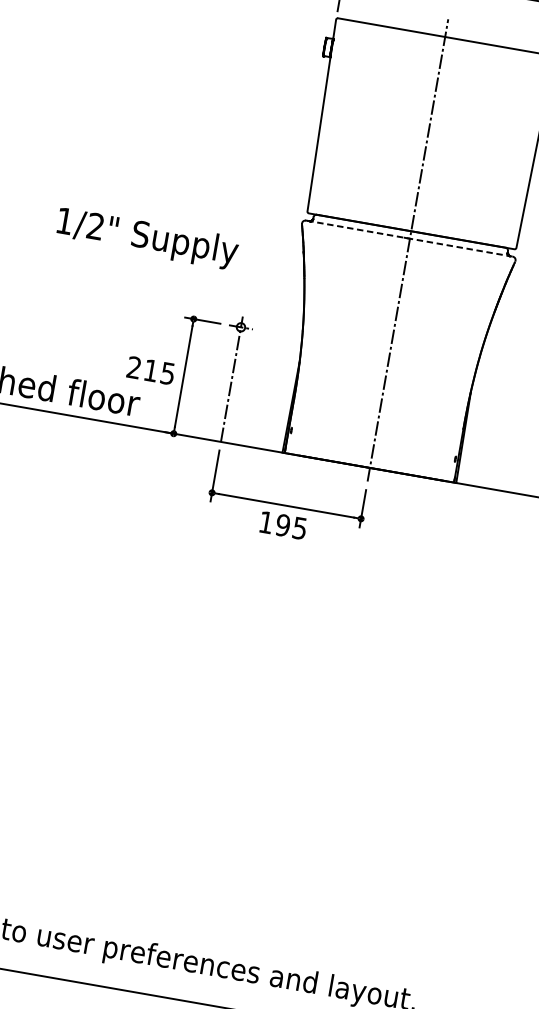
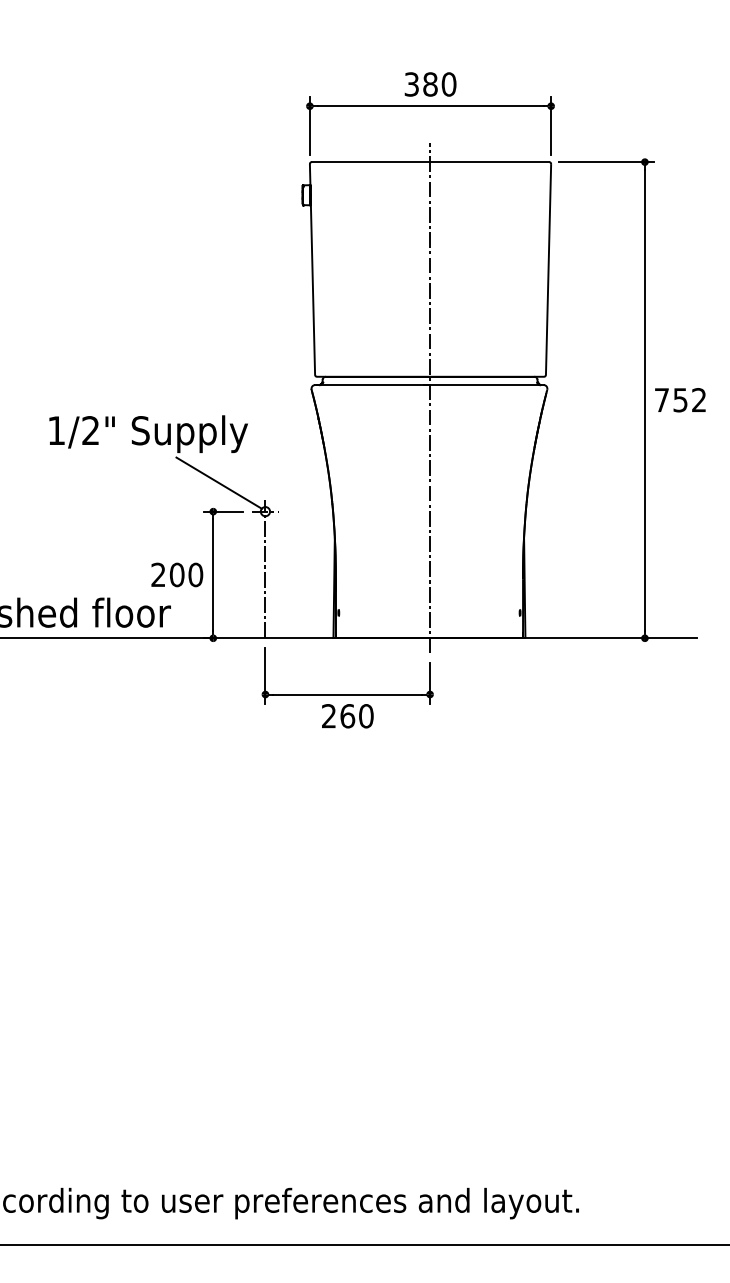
line: (410, 239) -> (430, 385), dashed -> solid
line: (203, 293) -> (218, 482), added
text: (159, 371) -> (186, 574), 215 -> 200
text: (282, 525) -> (347, 716), 195 -> 260

